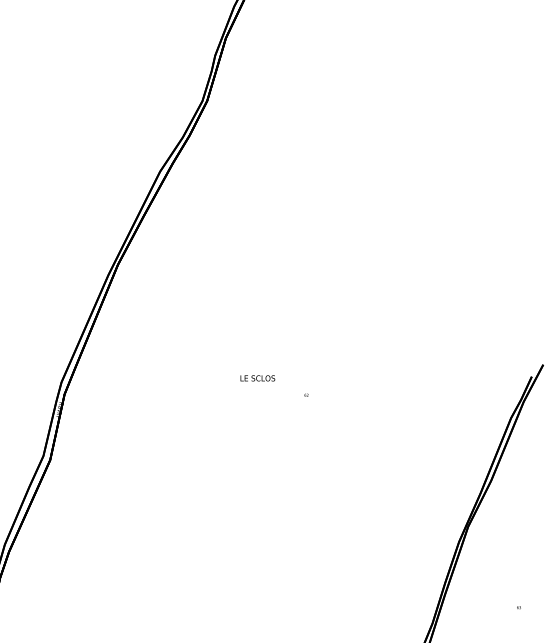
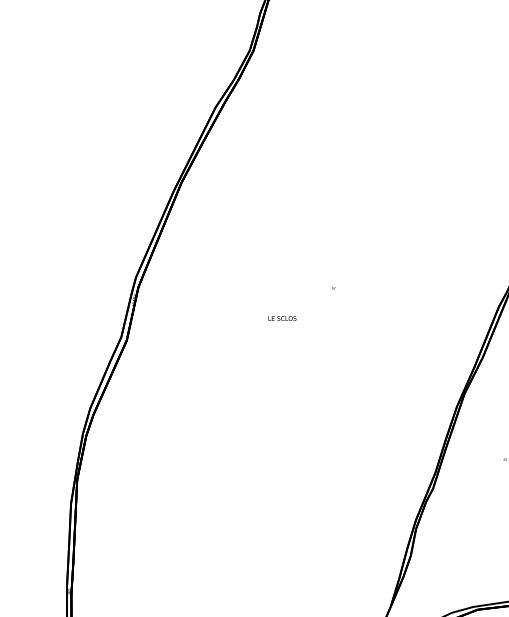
text: (257, 378) -> (282, 318), moved

